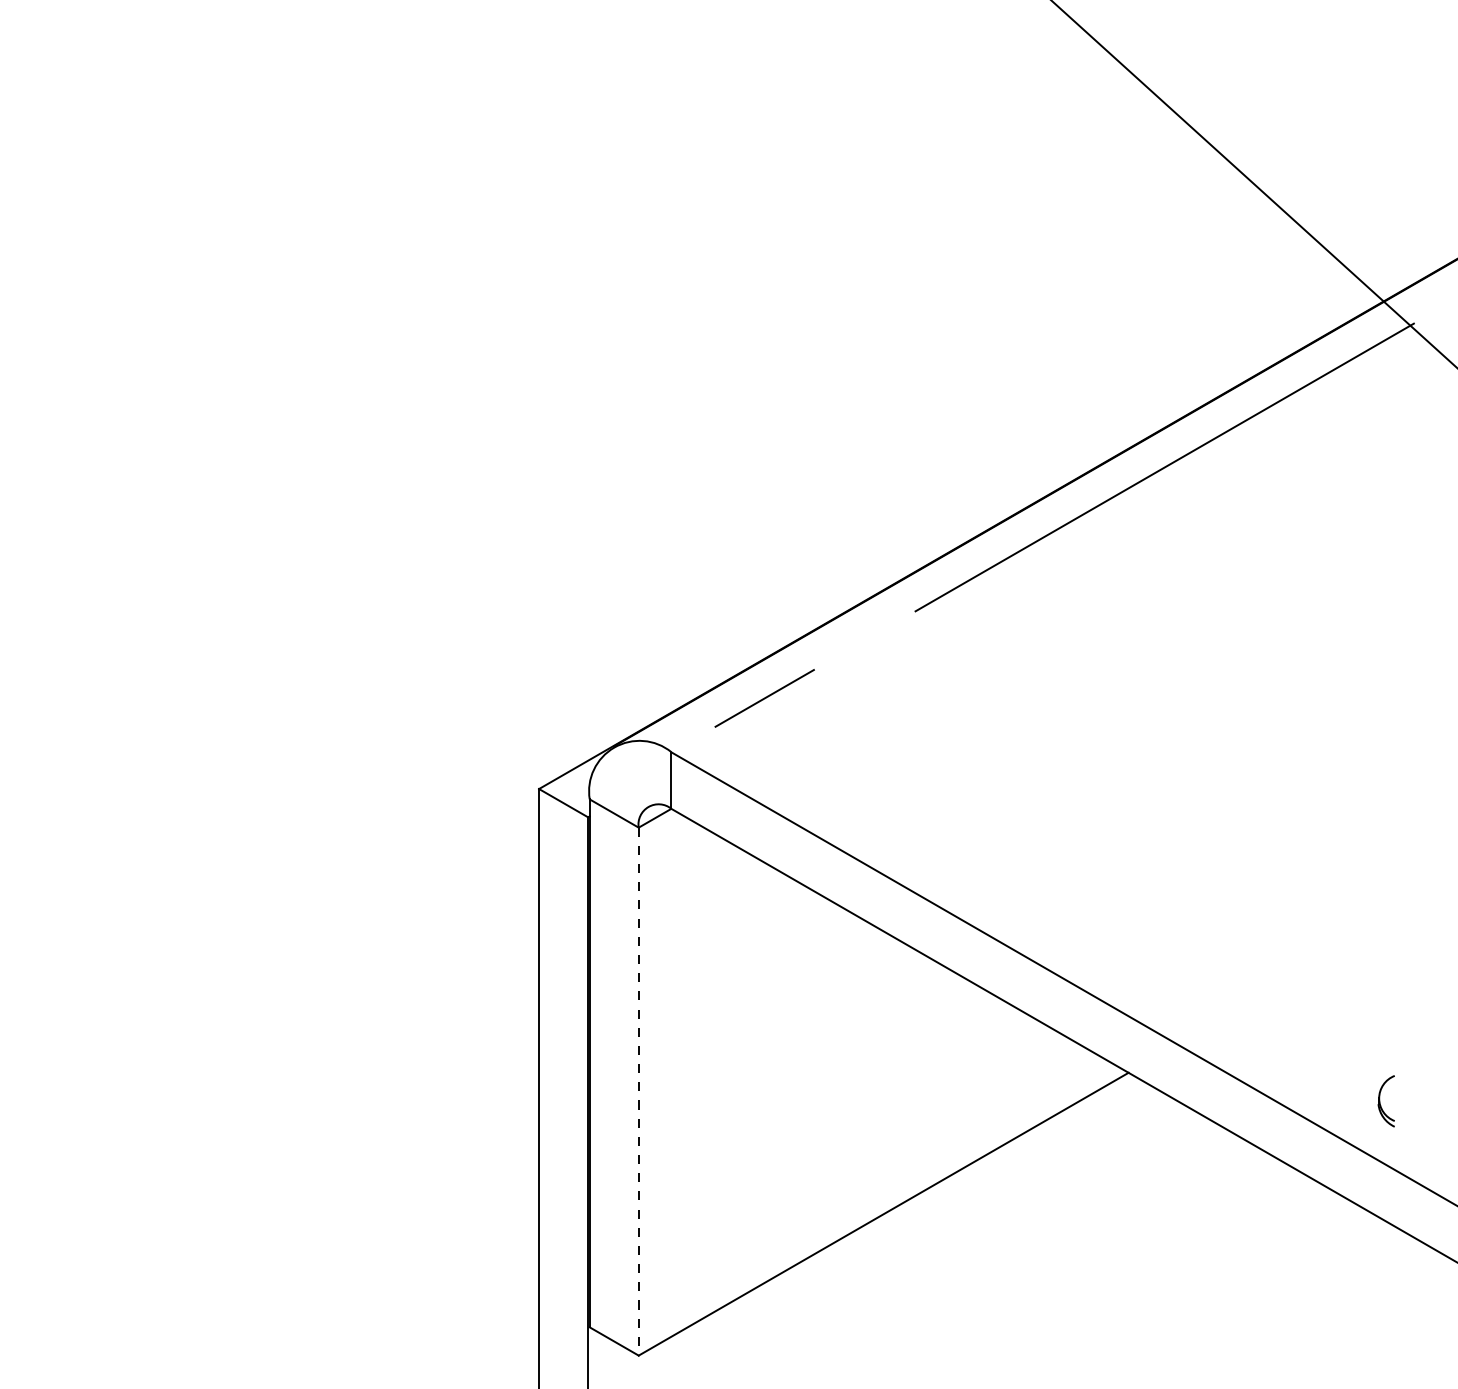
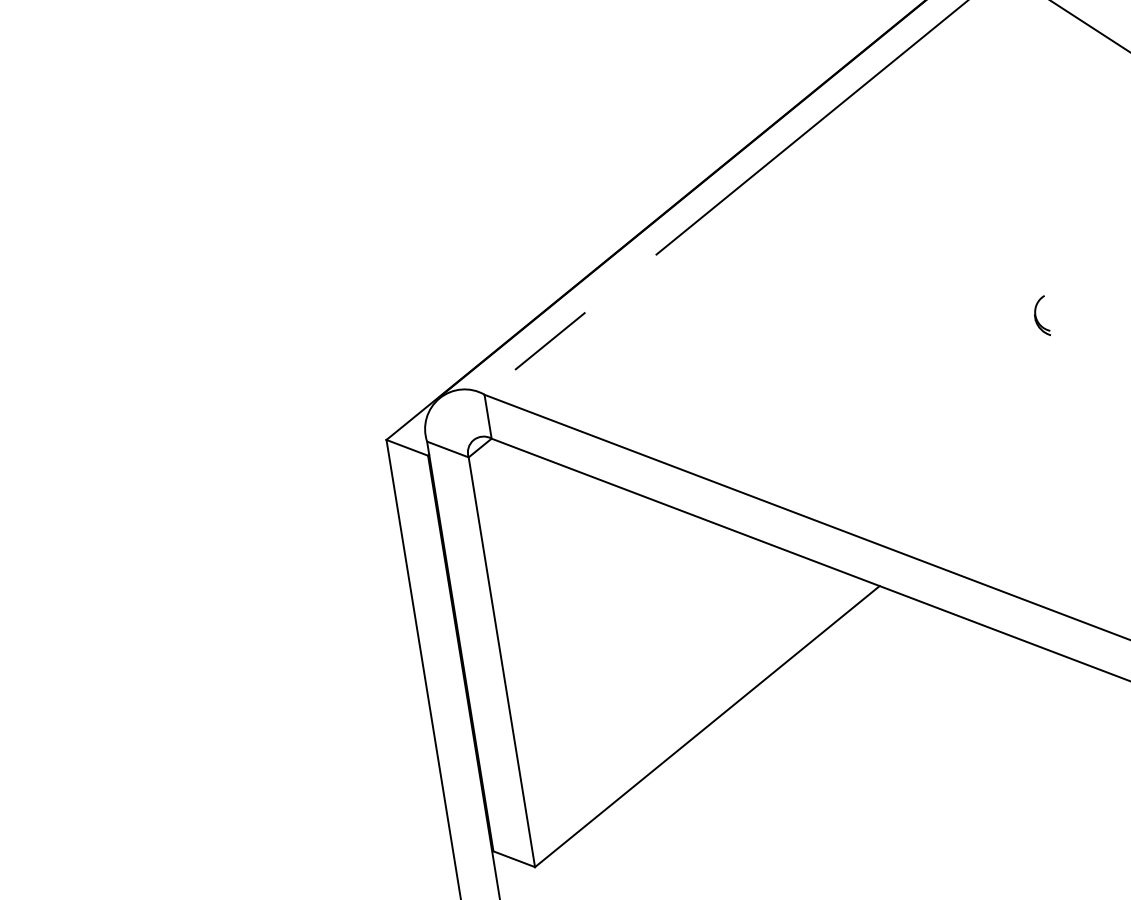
line: (638, 1091) -> (501, 662), dashed -> solid
part: (1385, 1101) -> (1040, 316), moved

